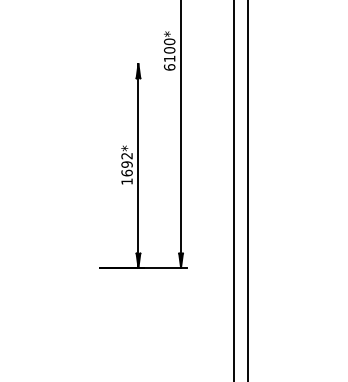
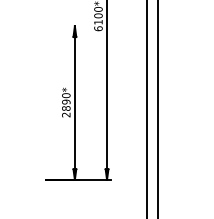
text: (126, 168) -> (65, 105), 1692* -> 2890*

